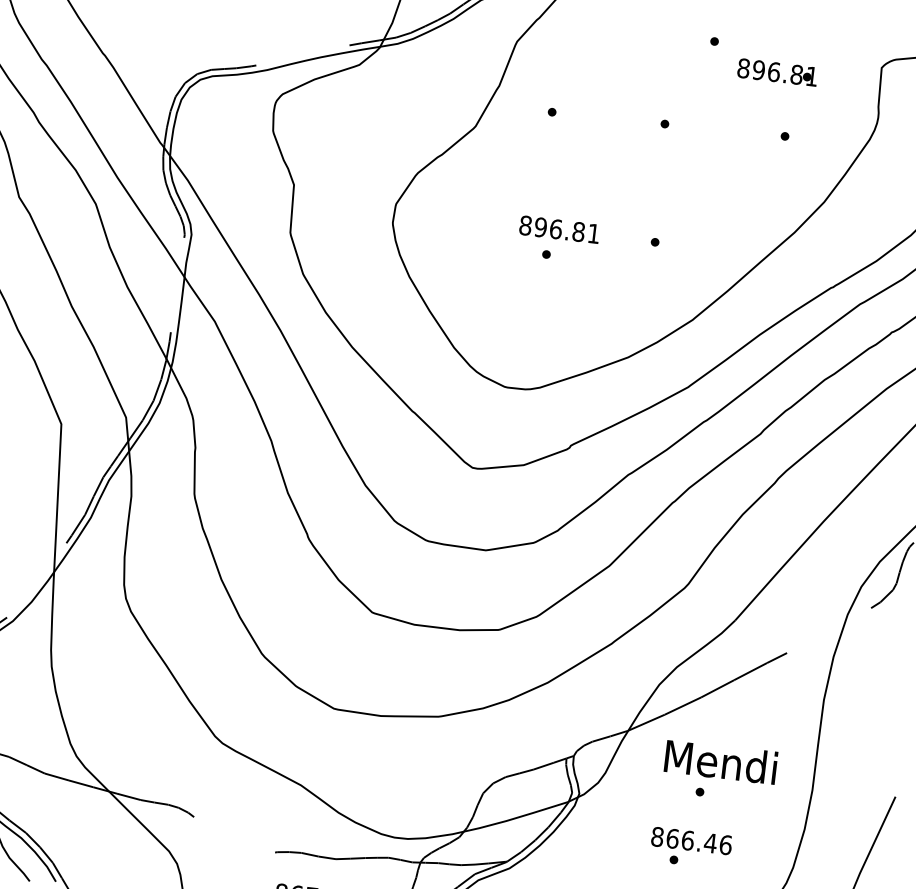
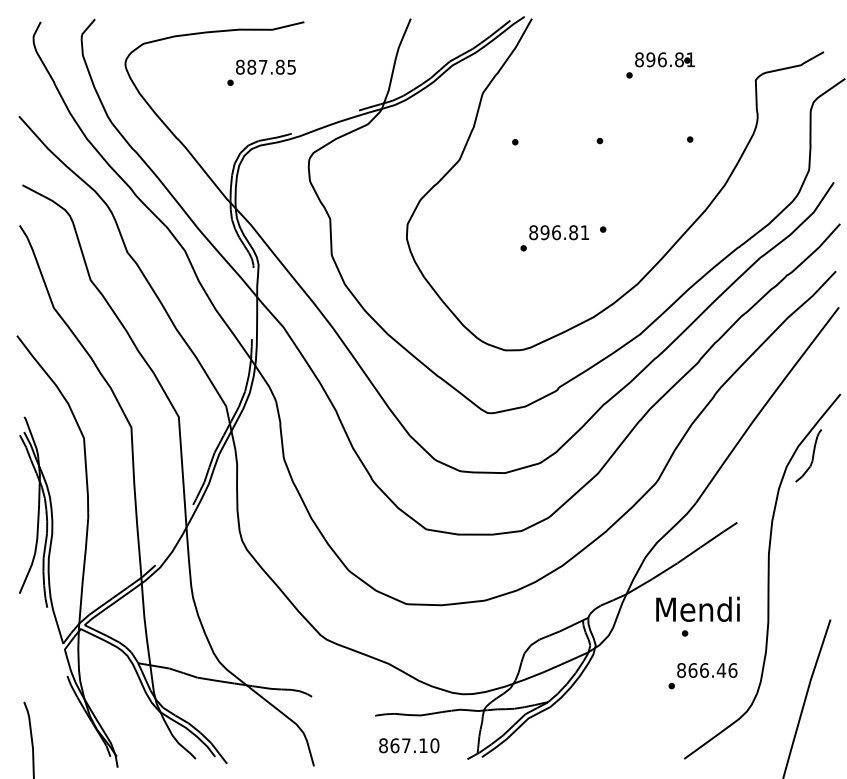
text: (776, 72) -> (664, 59), moved
text: (560, 229) -> (559, 232), moved
text: (692, 841) -> (707, 670), moved

